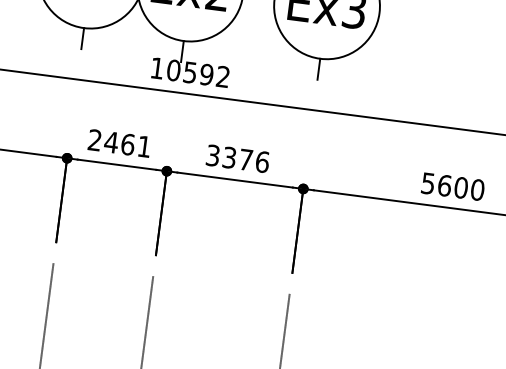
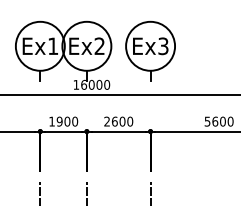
text: (198, 72) -> (95, 84), 10592 -> 16000
text: (119, 143) -> (63, 121), 2461 -> 1900
text: (237, 158) -> (118, 121), 3376 -> 2600

